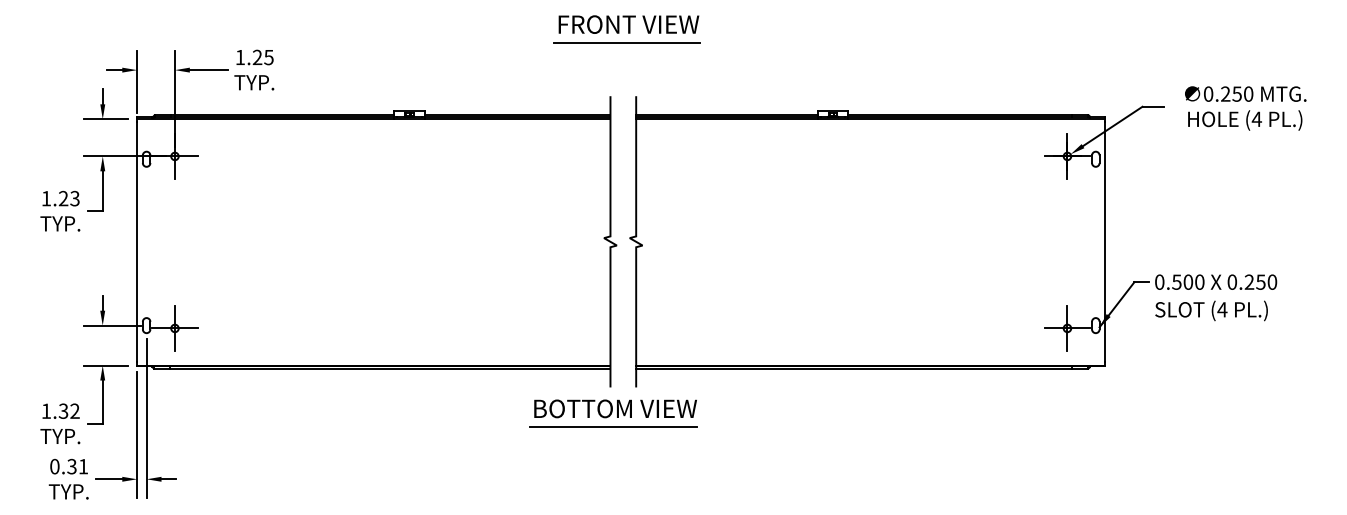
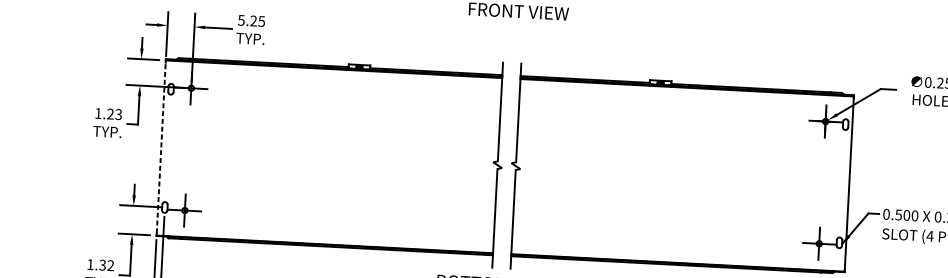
line: (627, 43) -> (517, 24), removed
text: (239, 57) -> (240, 20), 1.25 -> 5.25
line: (137, 241) -> (161, 147), solid -> dashed

